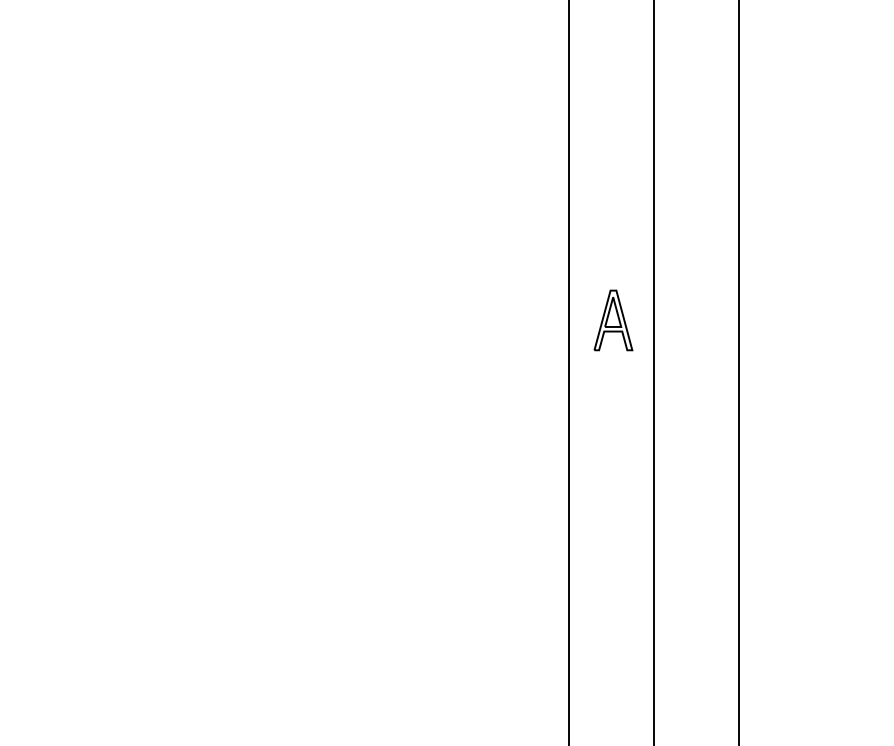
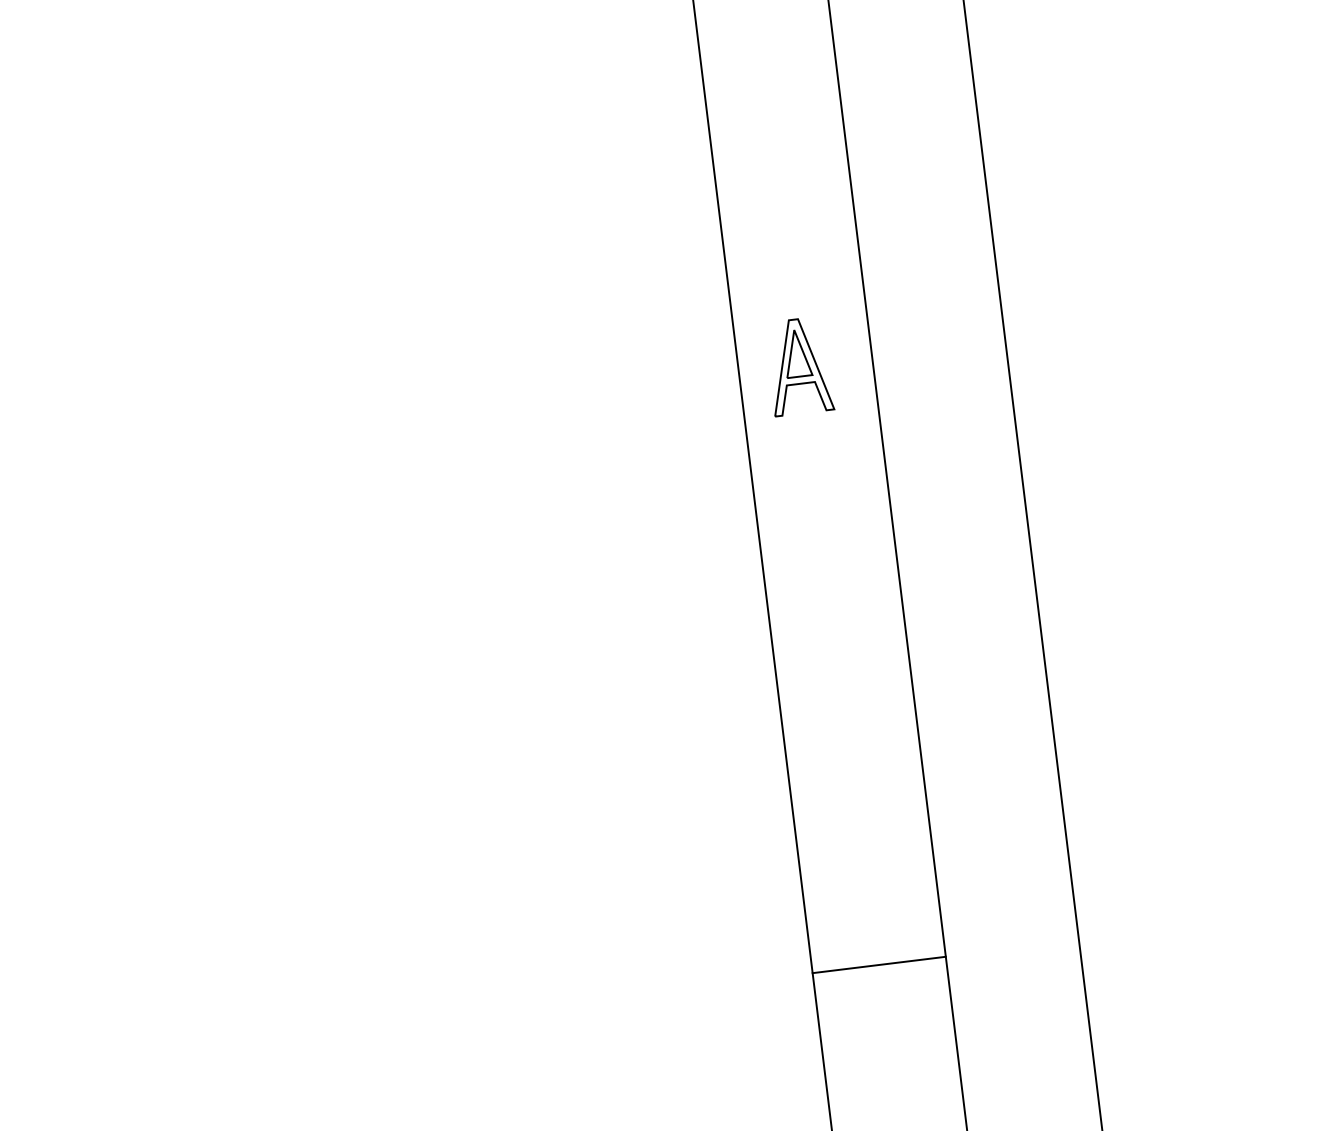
part: (613, 320) -> (799, 366), moved
line: (611, 679) -> (879, 965), added

